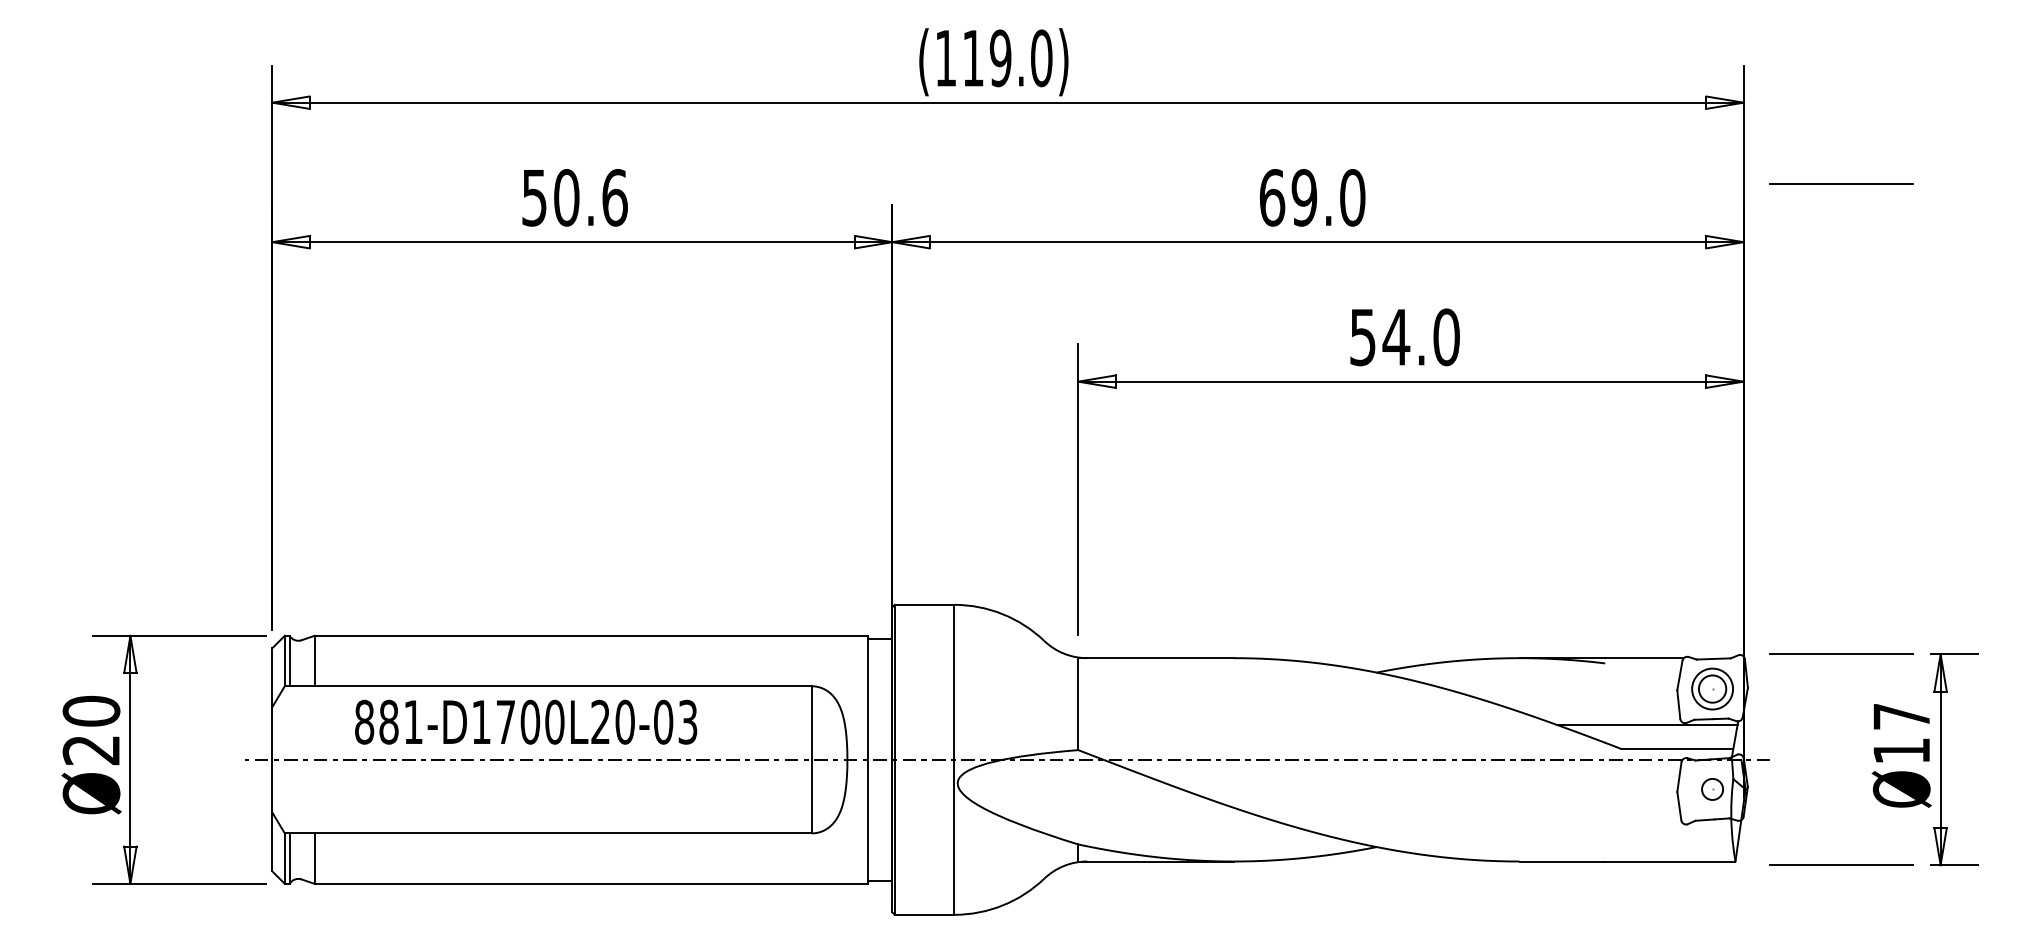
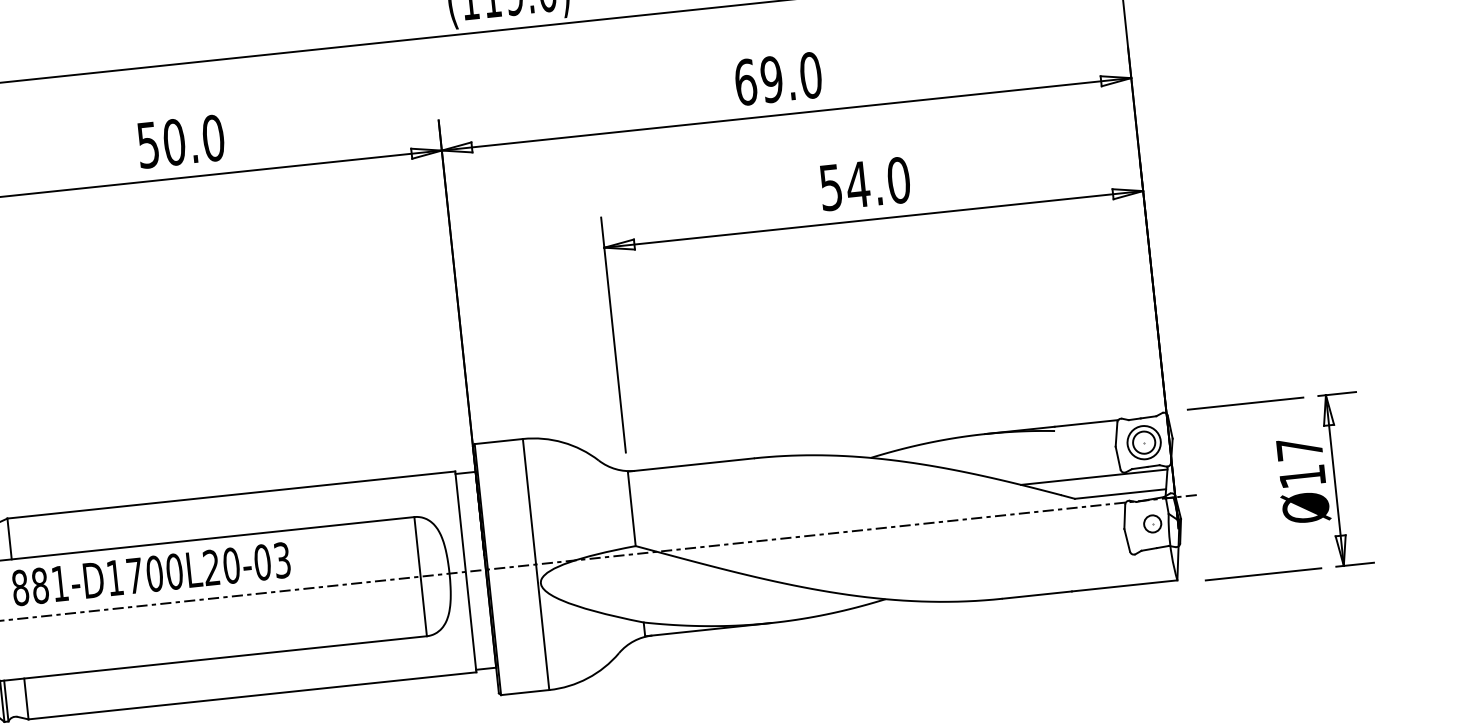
line: (1841, 183) -> (1205, 22), removed
text: (614, 197) -> (213, 138), 50.6 -> 50.0
text: (526, 721) -> (151, 573), moved

